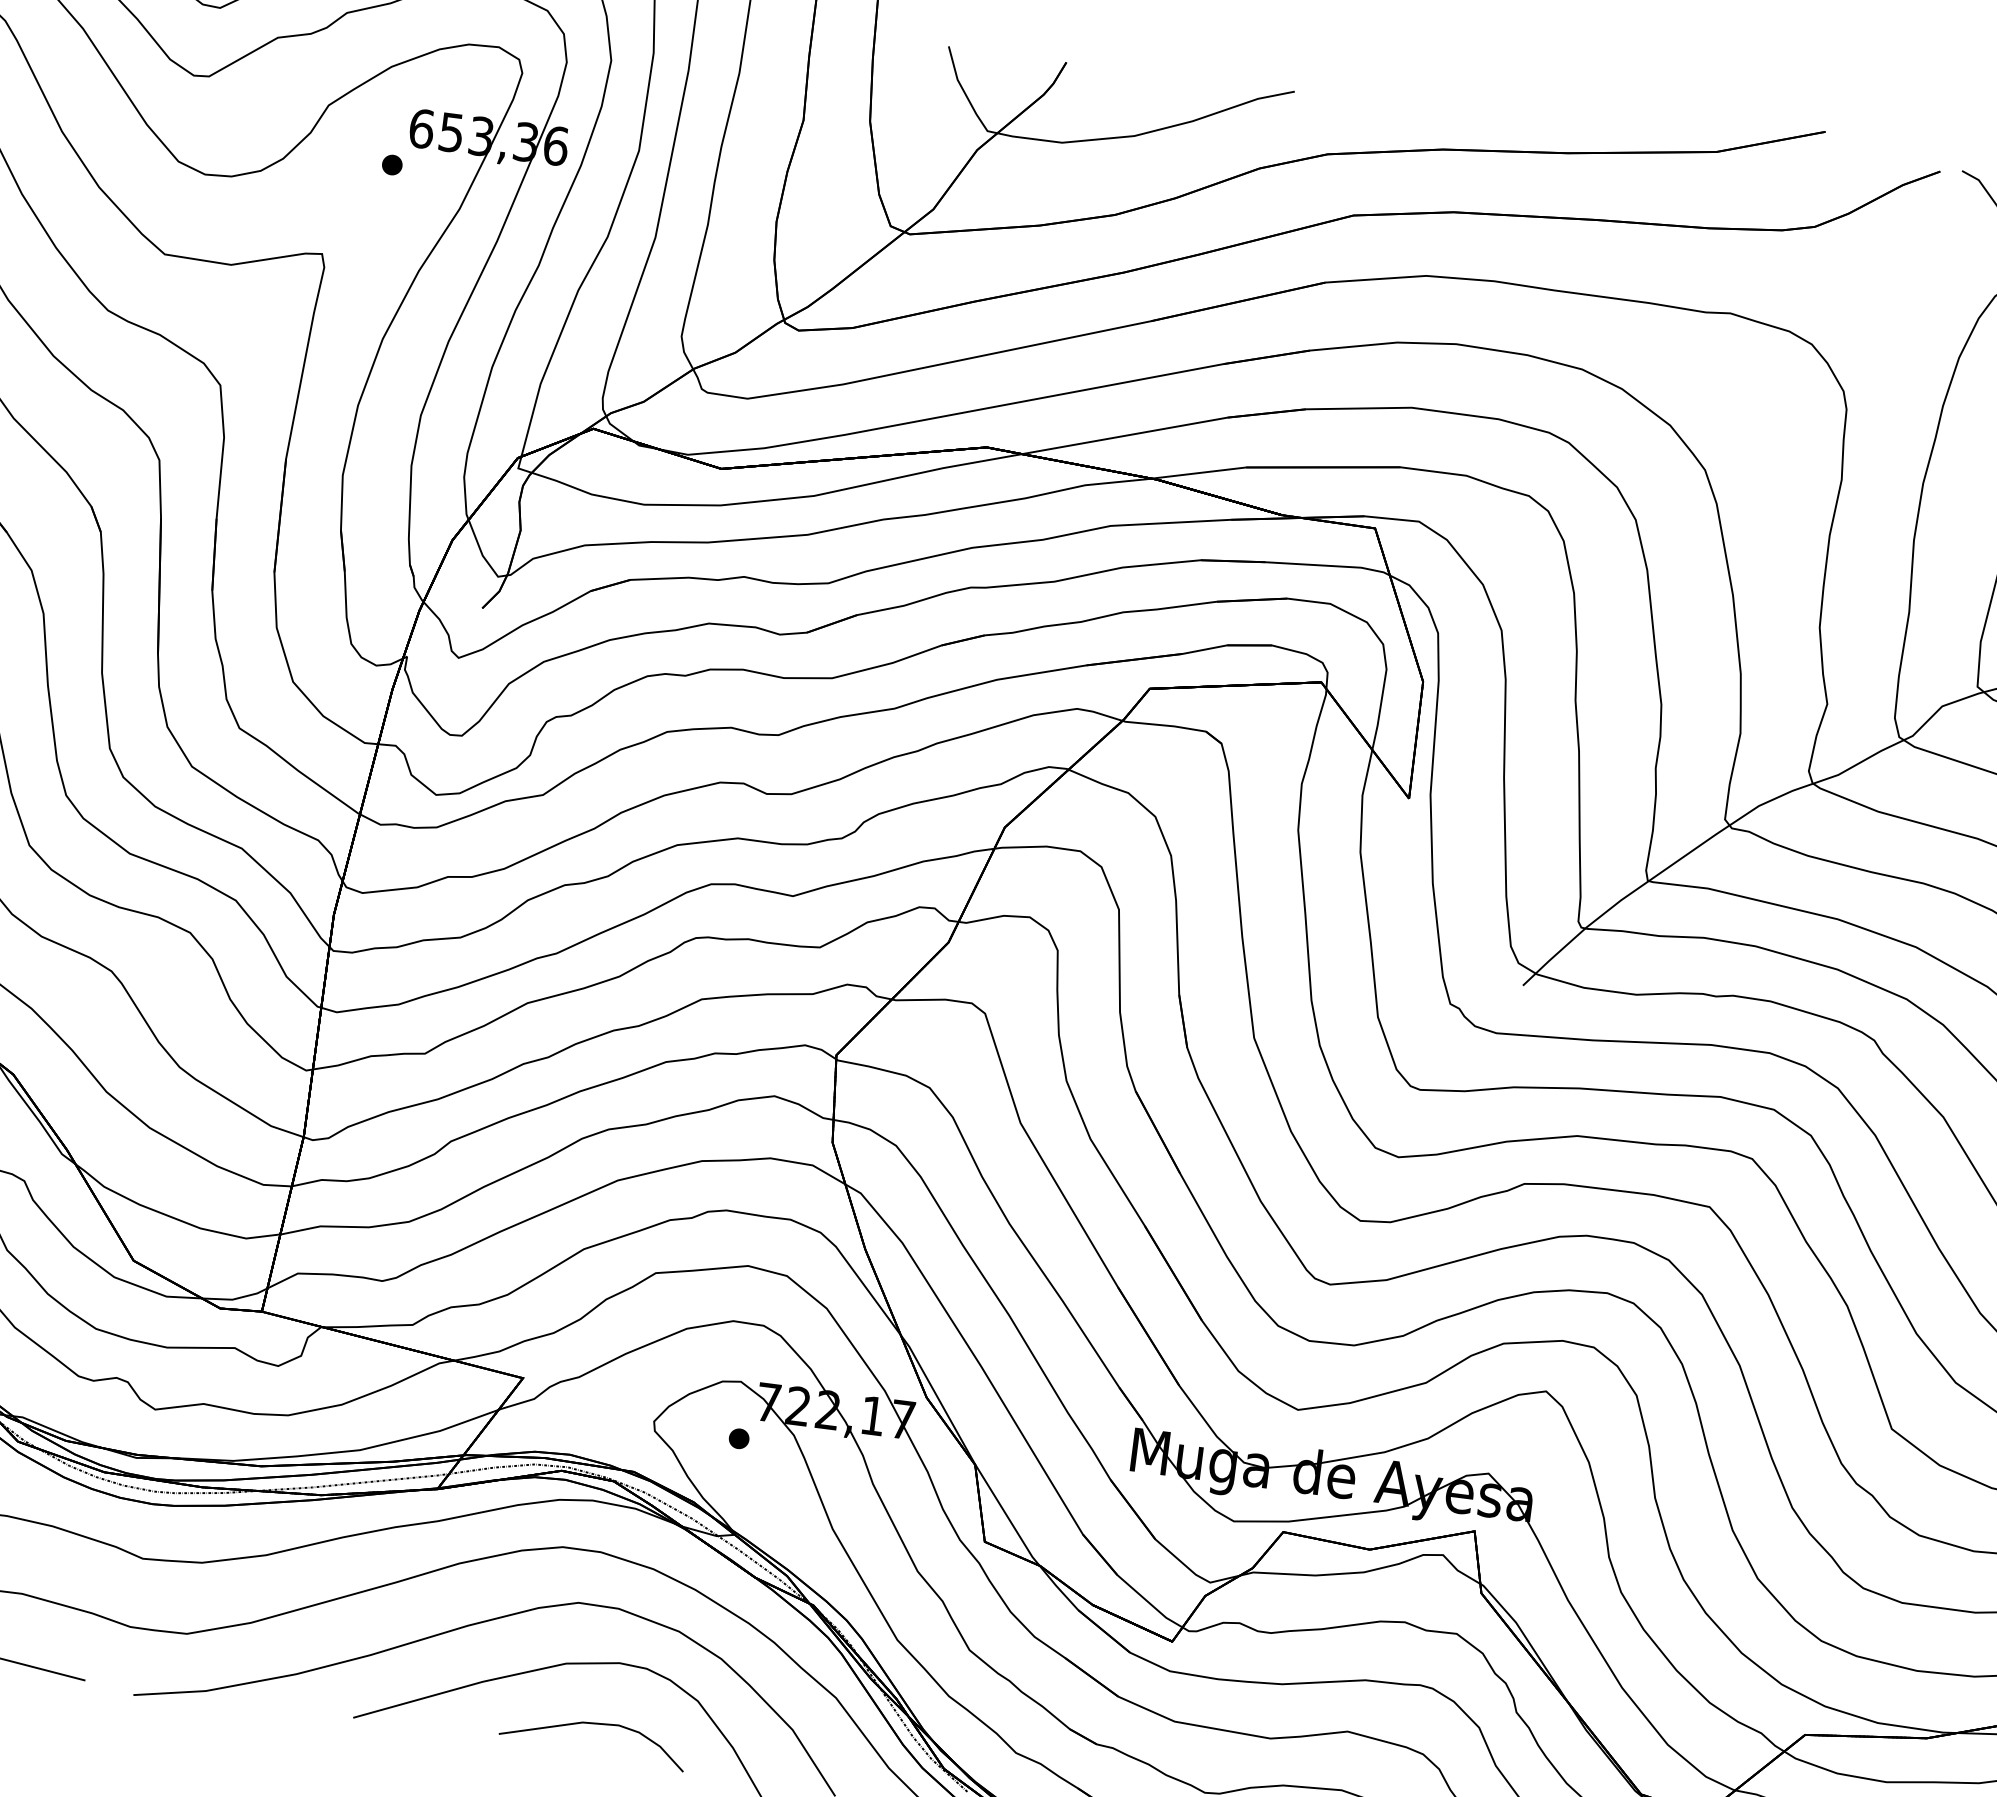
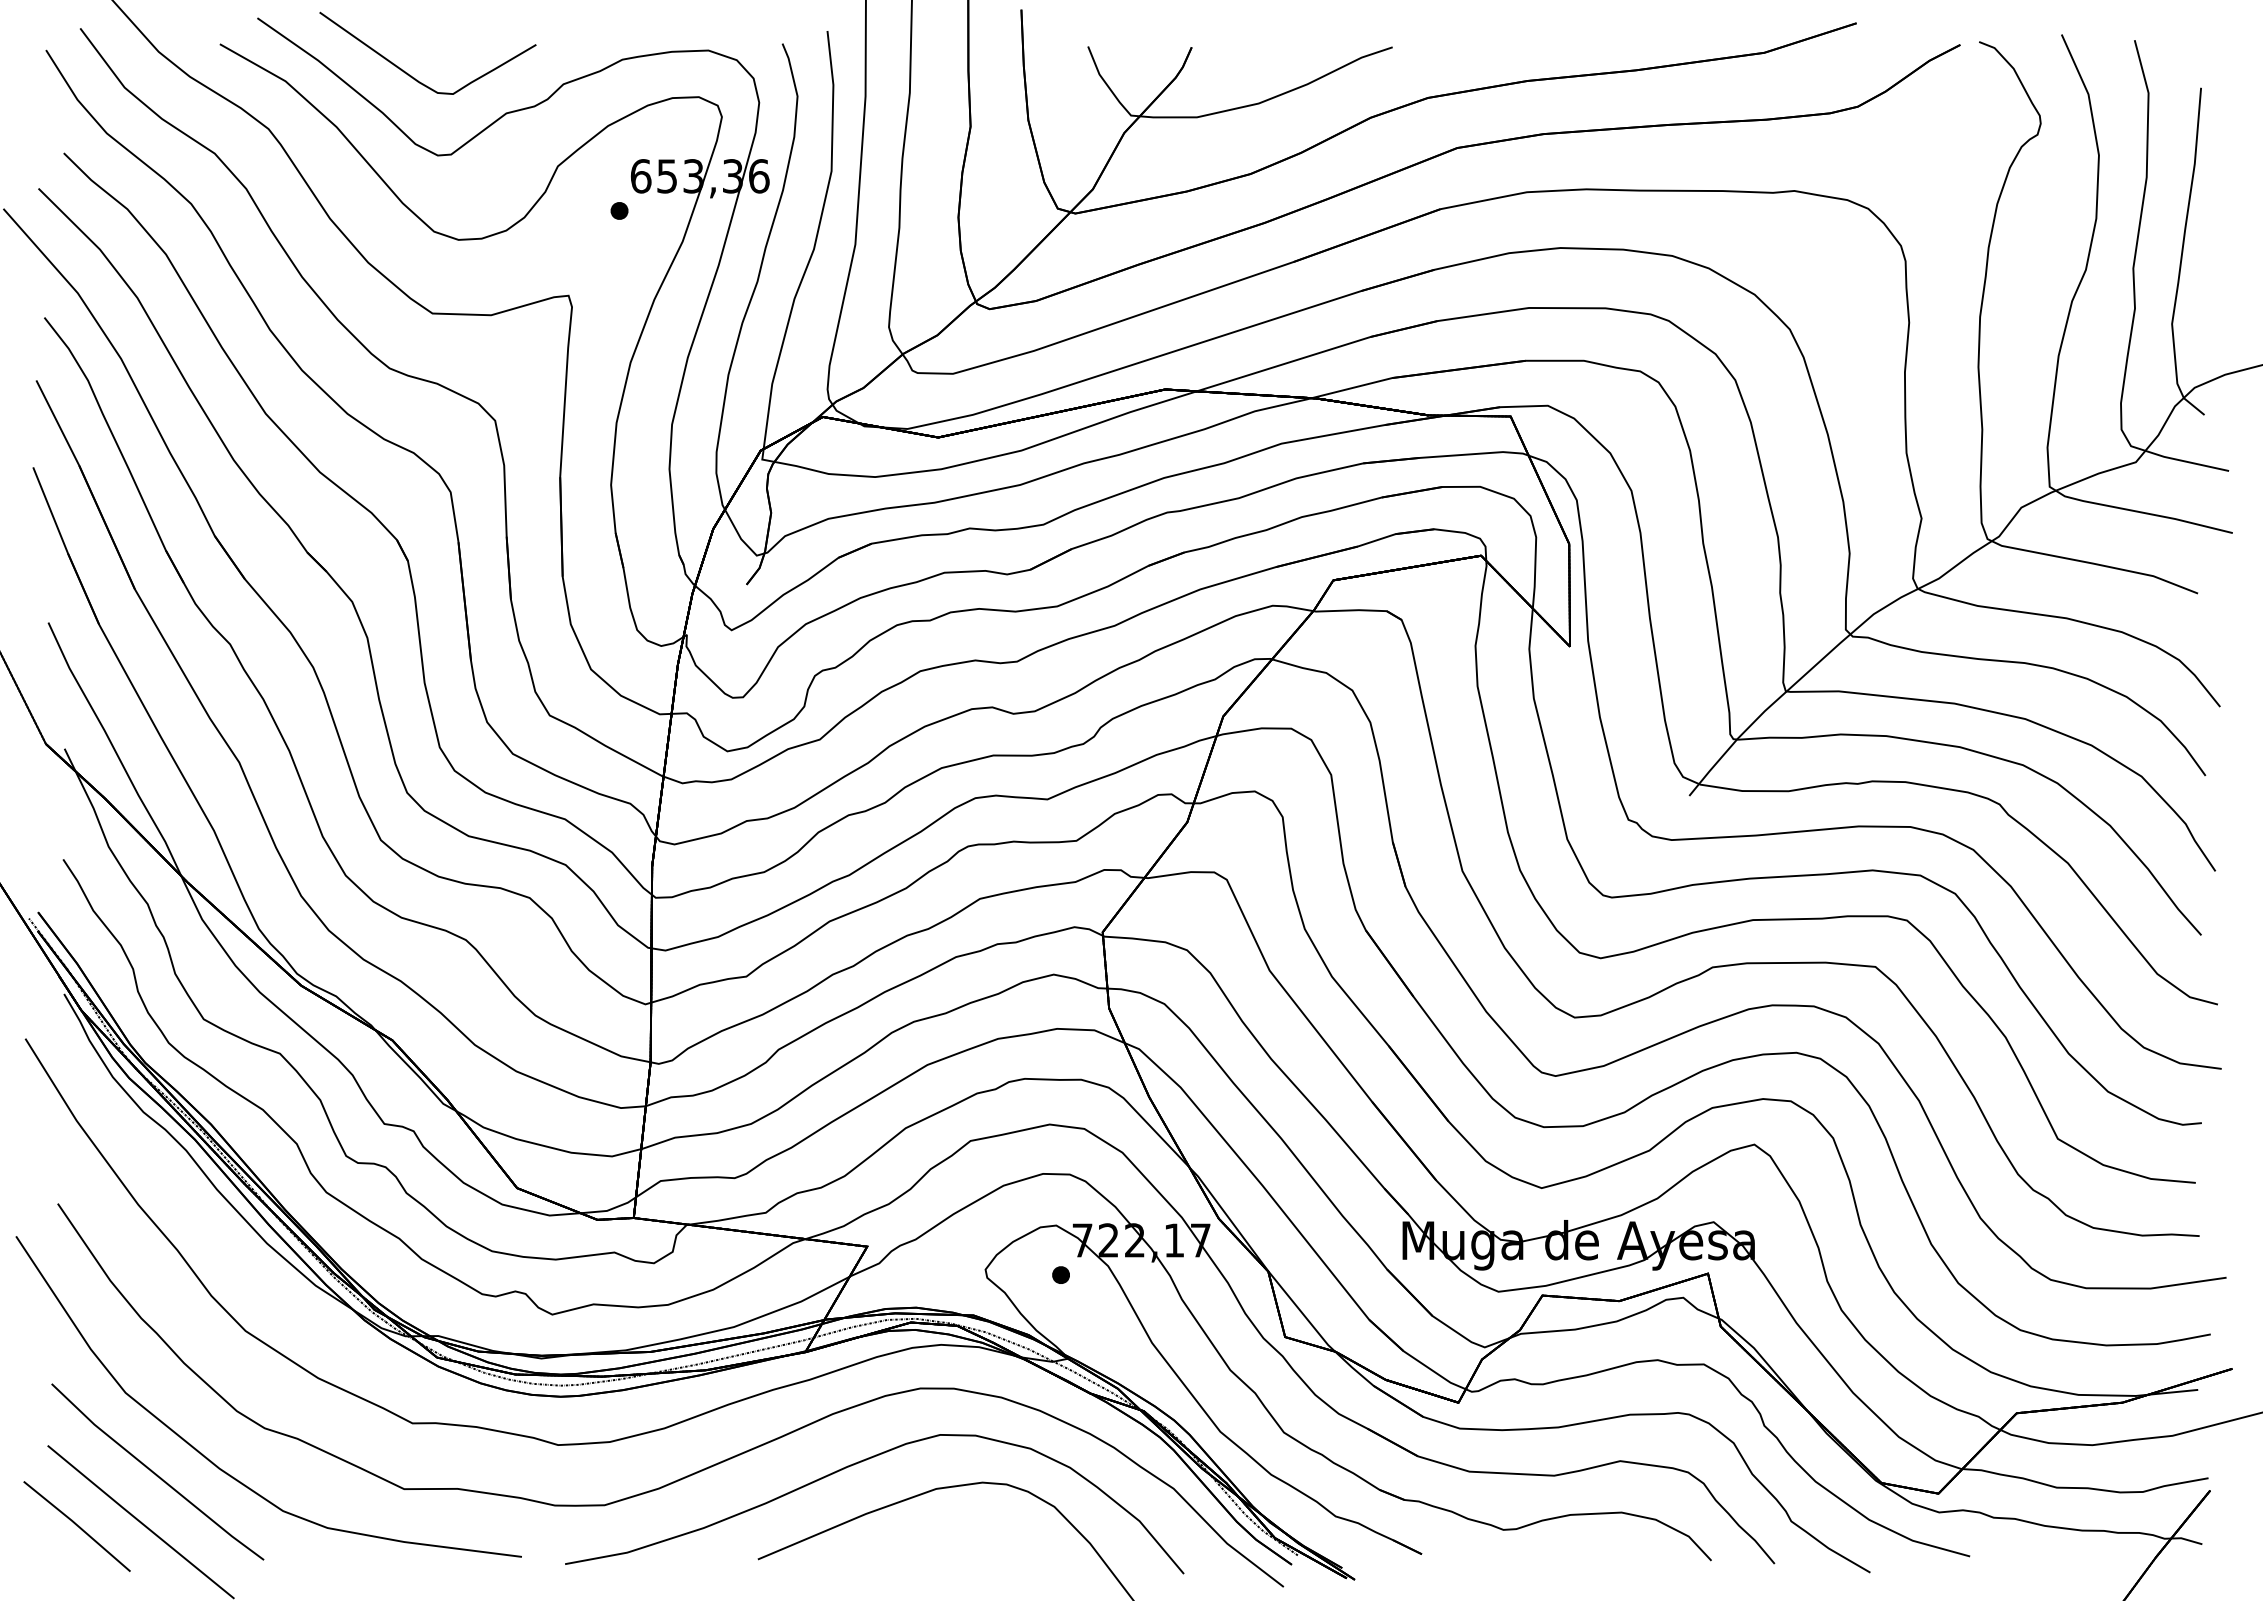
curve: (594, 1724) -> (967, 1538), removed

